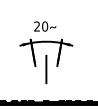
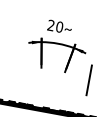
line: (46, 69) -> (89, 80), moved

